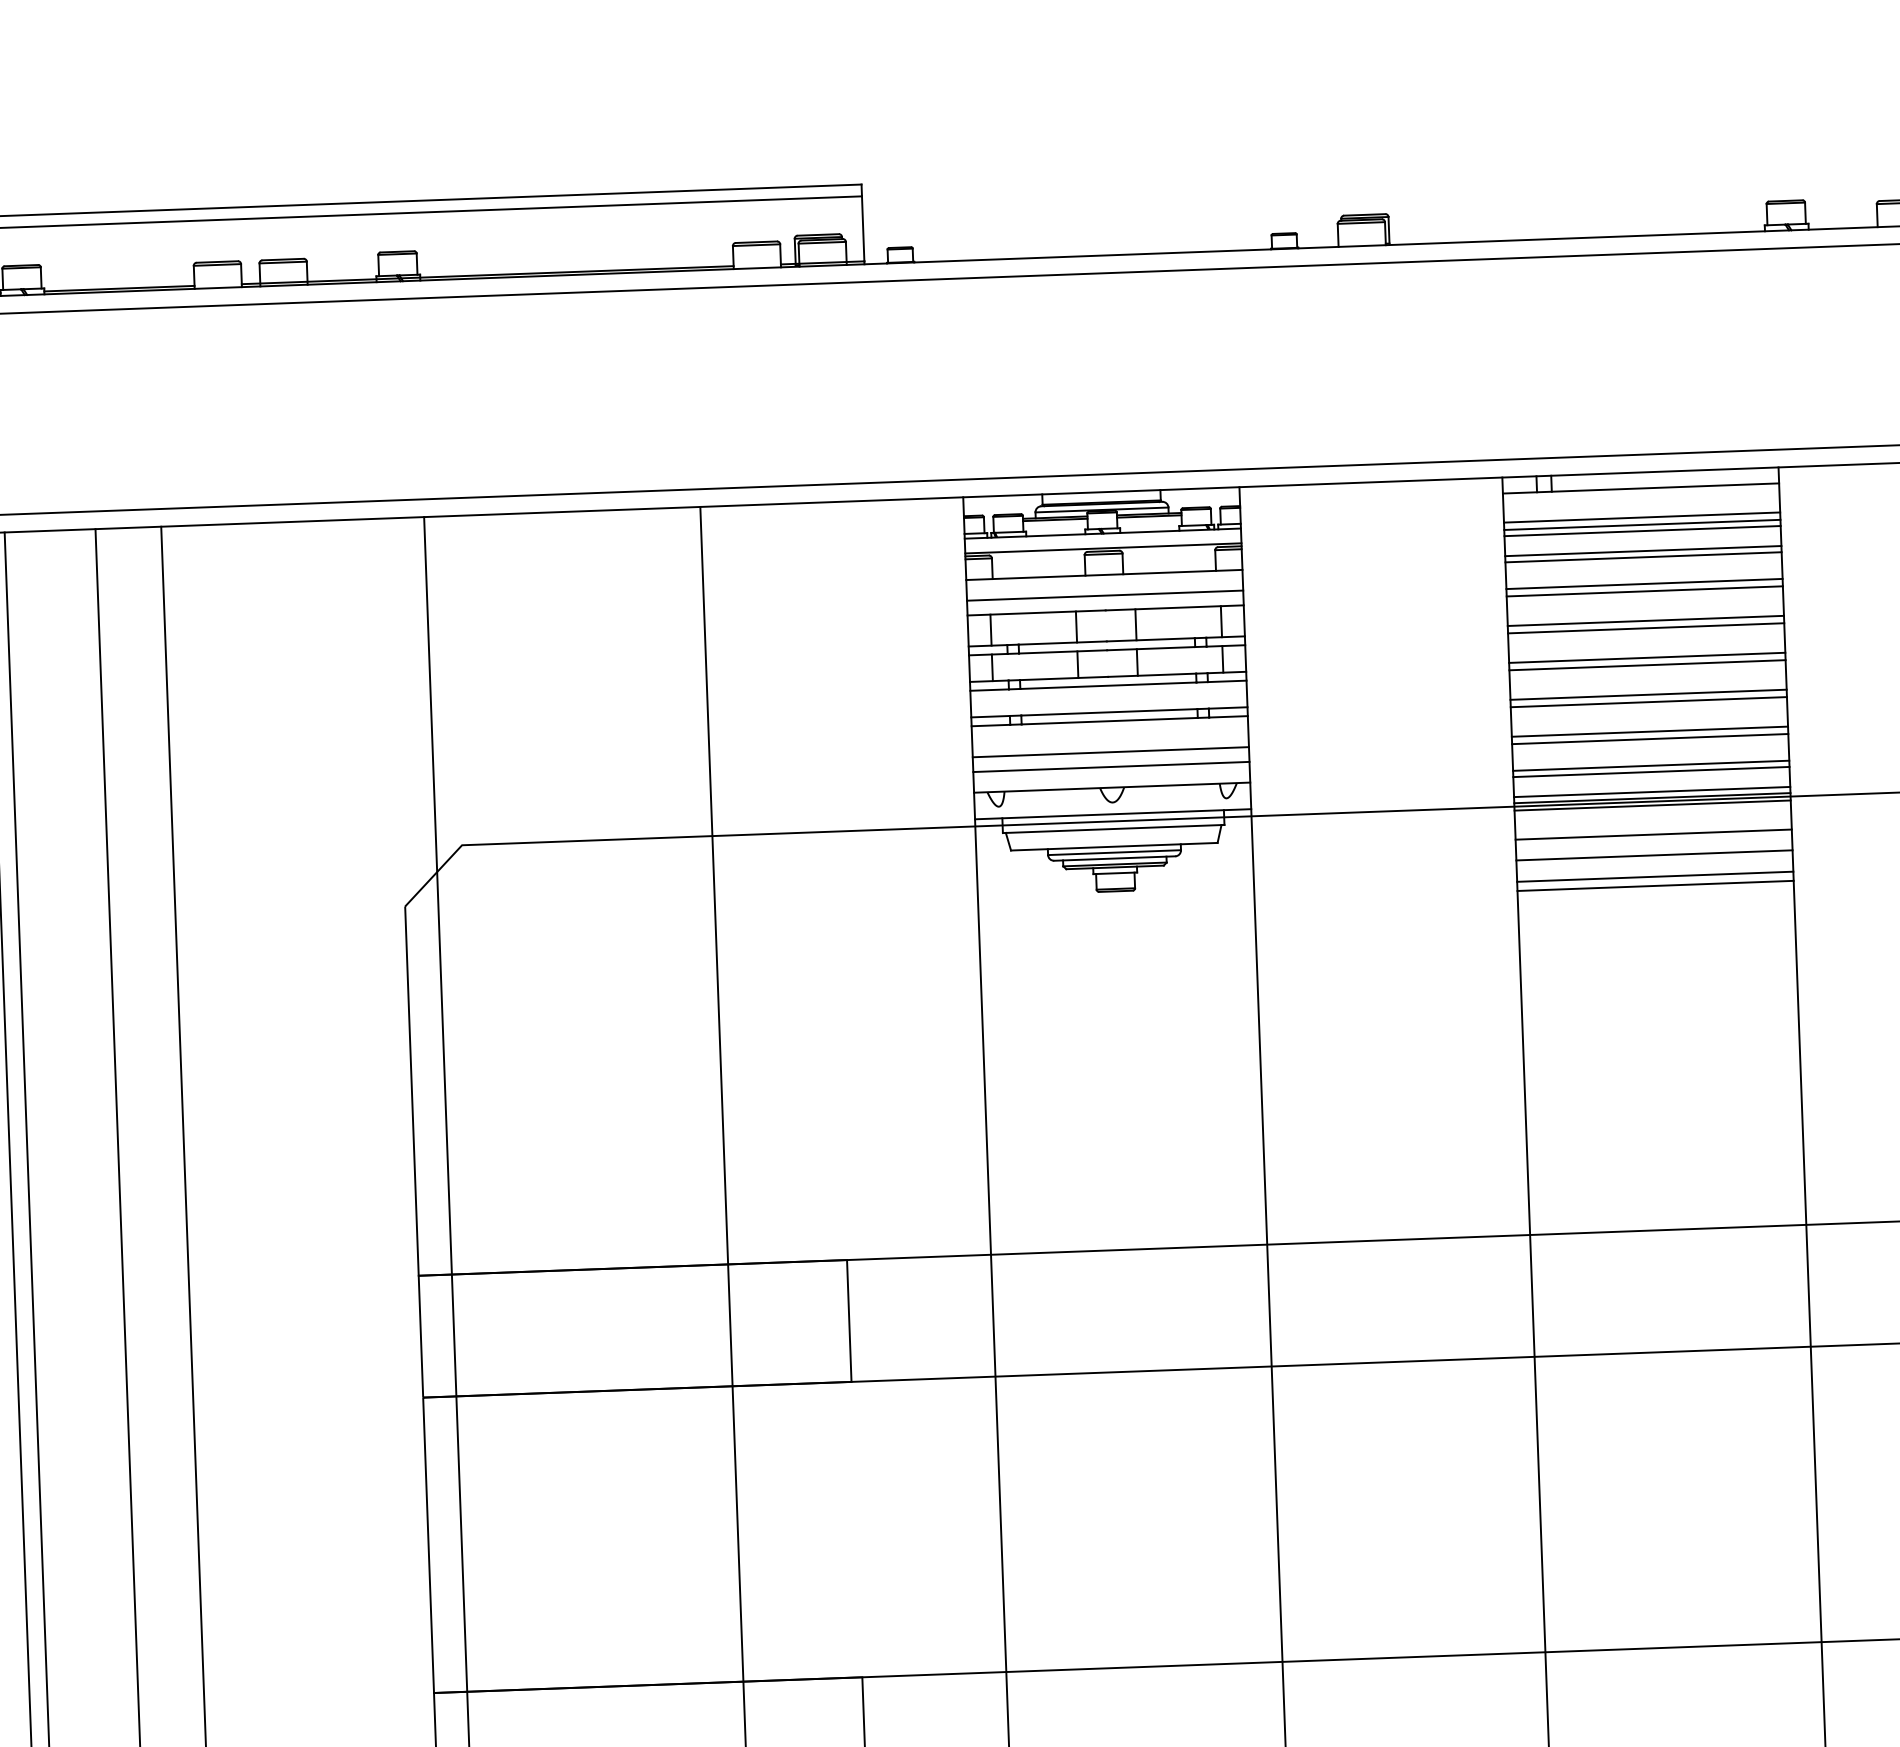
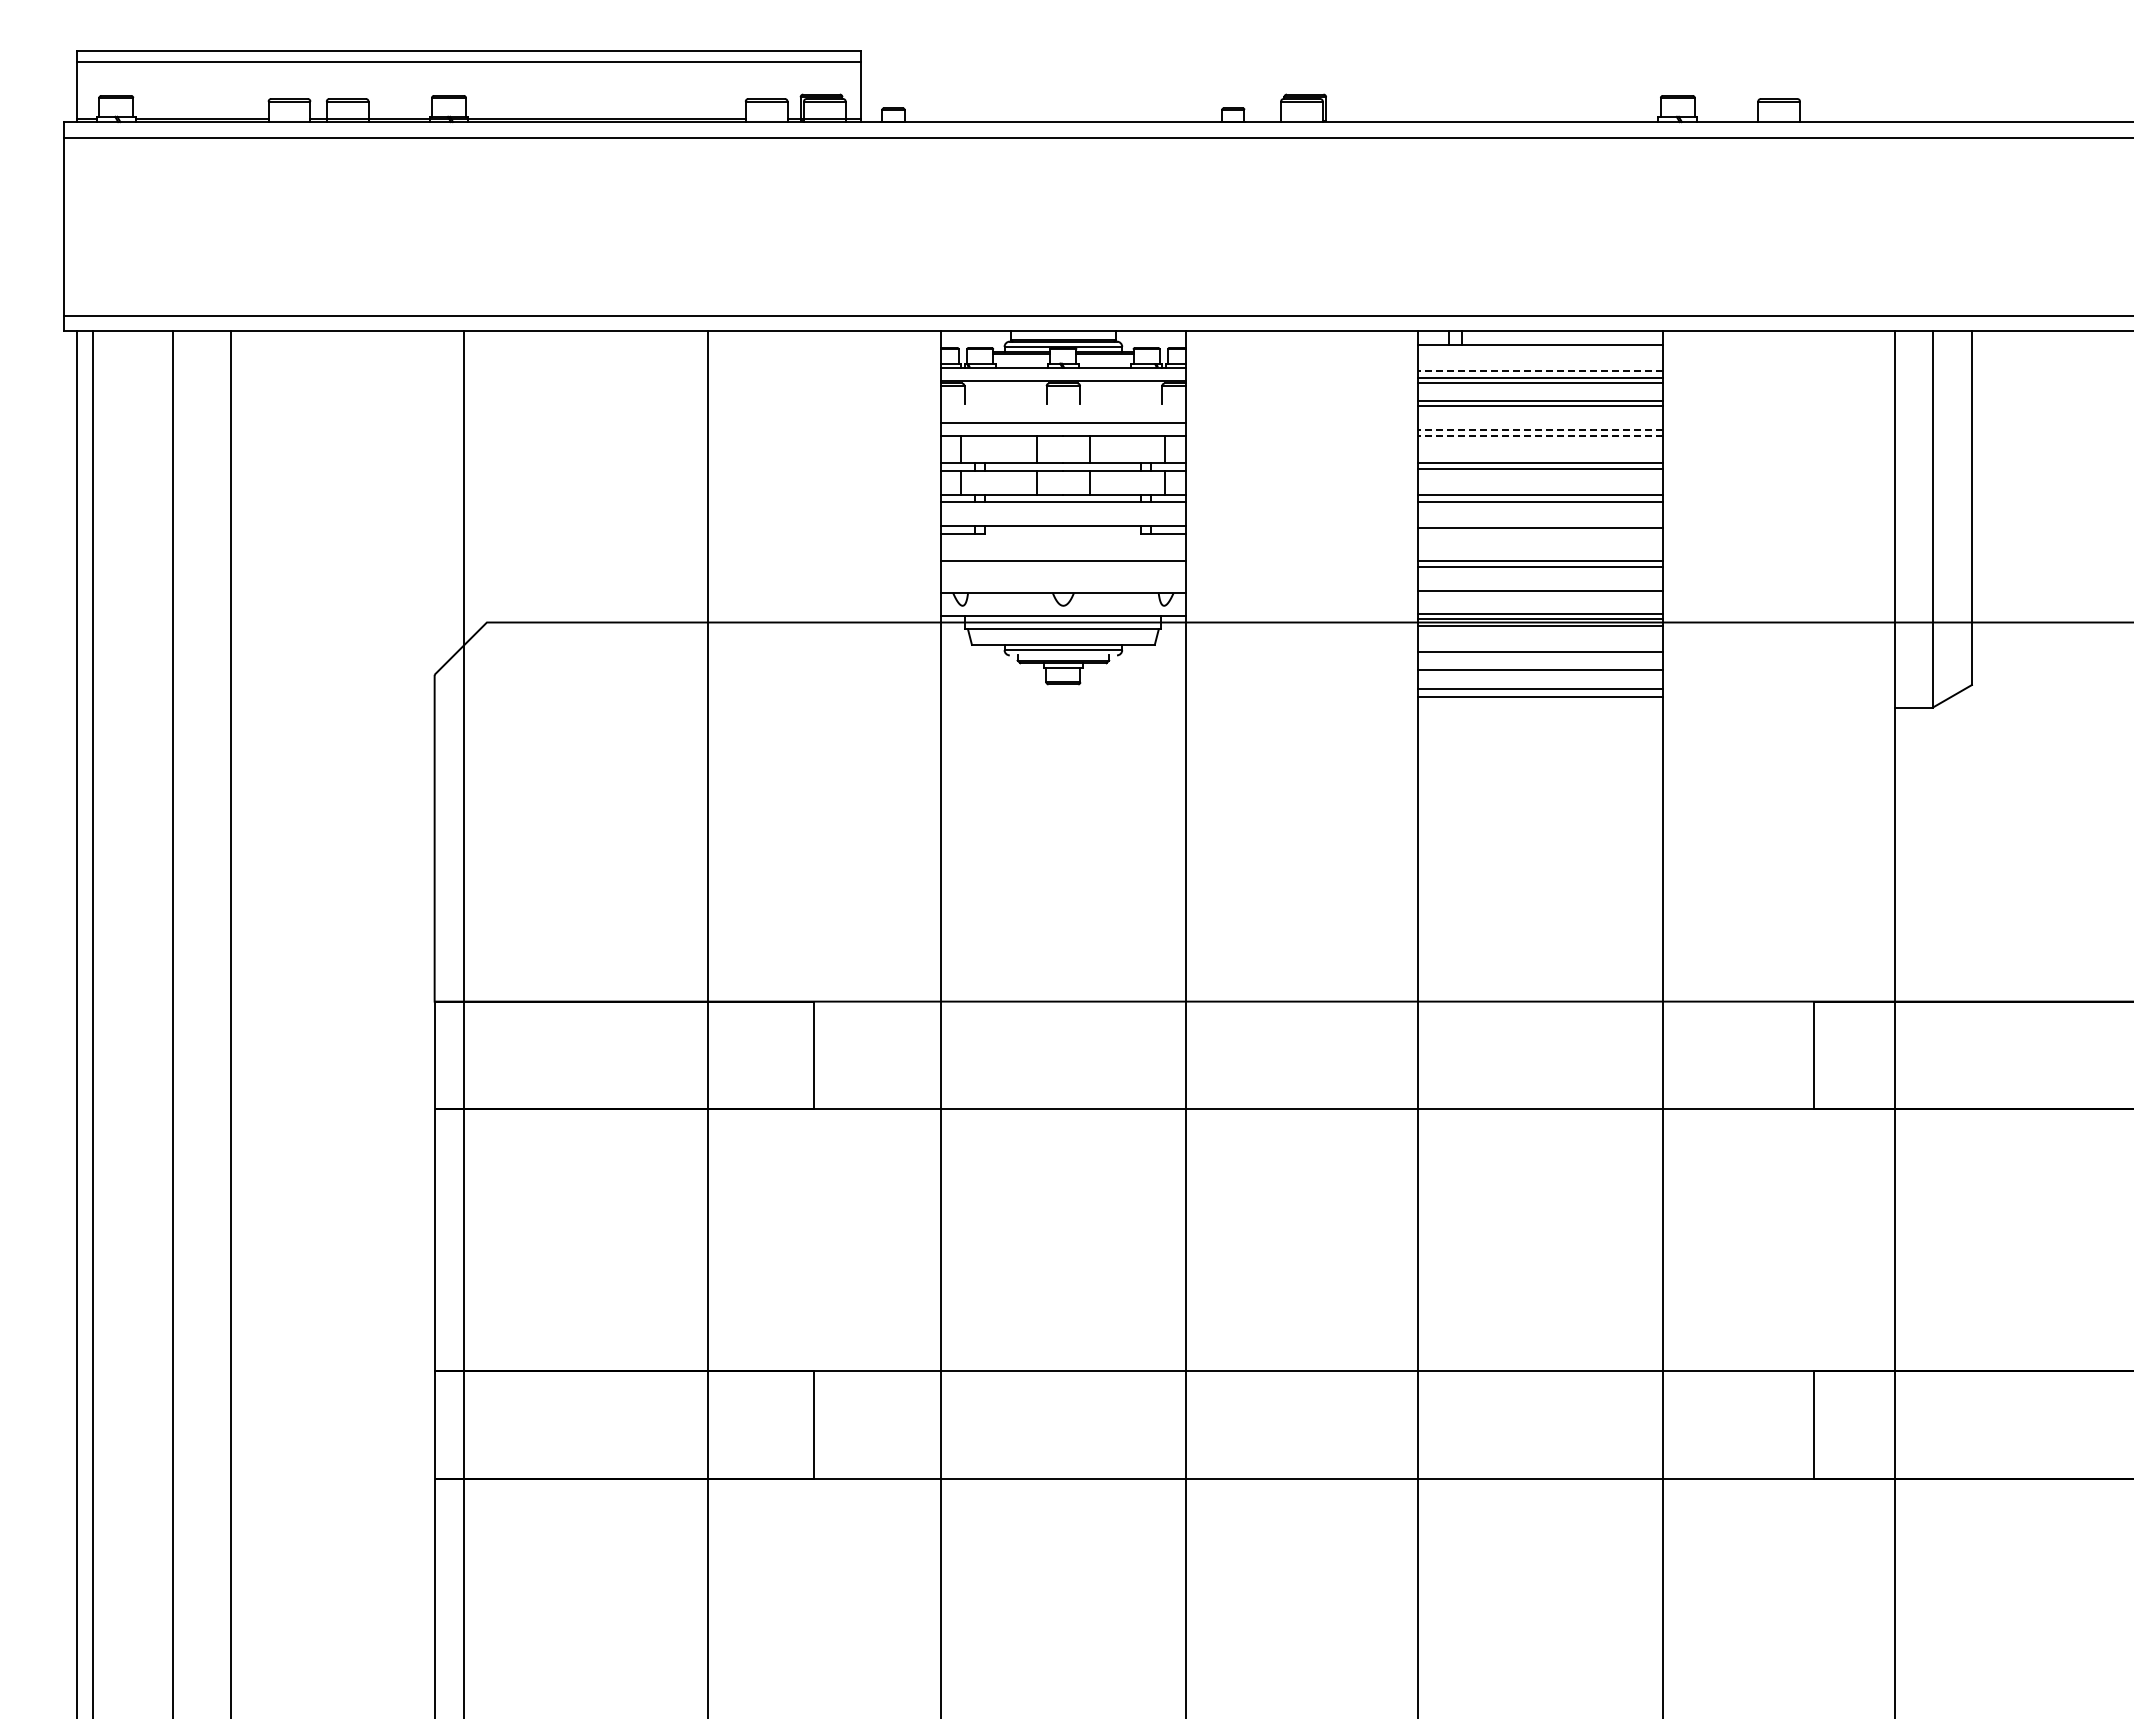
line: (1642, 518) -> (1540, 371), solid -> dashed
line: (1104, 575) -> (1063, 404), removed
line: (1644, 583) -> (1540, 429), solid -> dashed
line: (1644, 591) -> (1540, 436), solid -> dashed
line: (1648, 702) -> (1540, 534), removed
line: (1109, 720) -> (1063, 533), removed
line: (1111, 767) -> (1063, 574), removed
line: (1651, 772) -> (1540, 596), removed
line: (1114, 858) -> (1063, 655), removed

